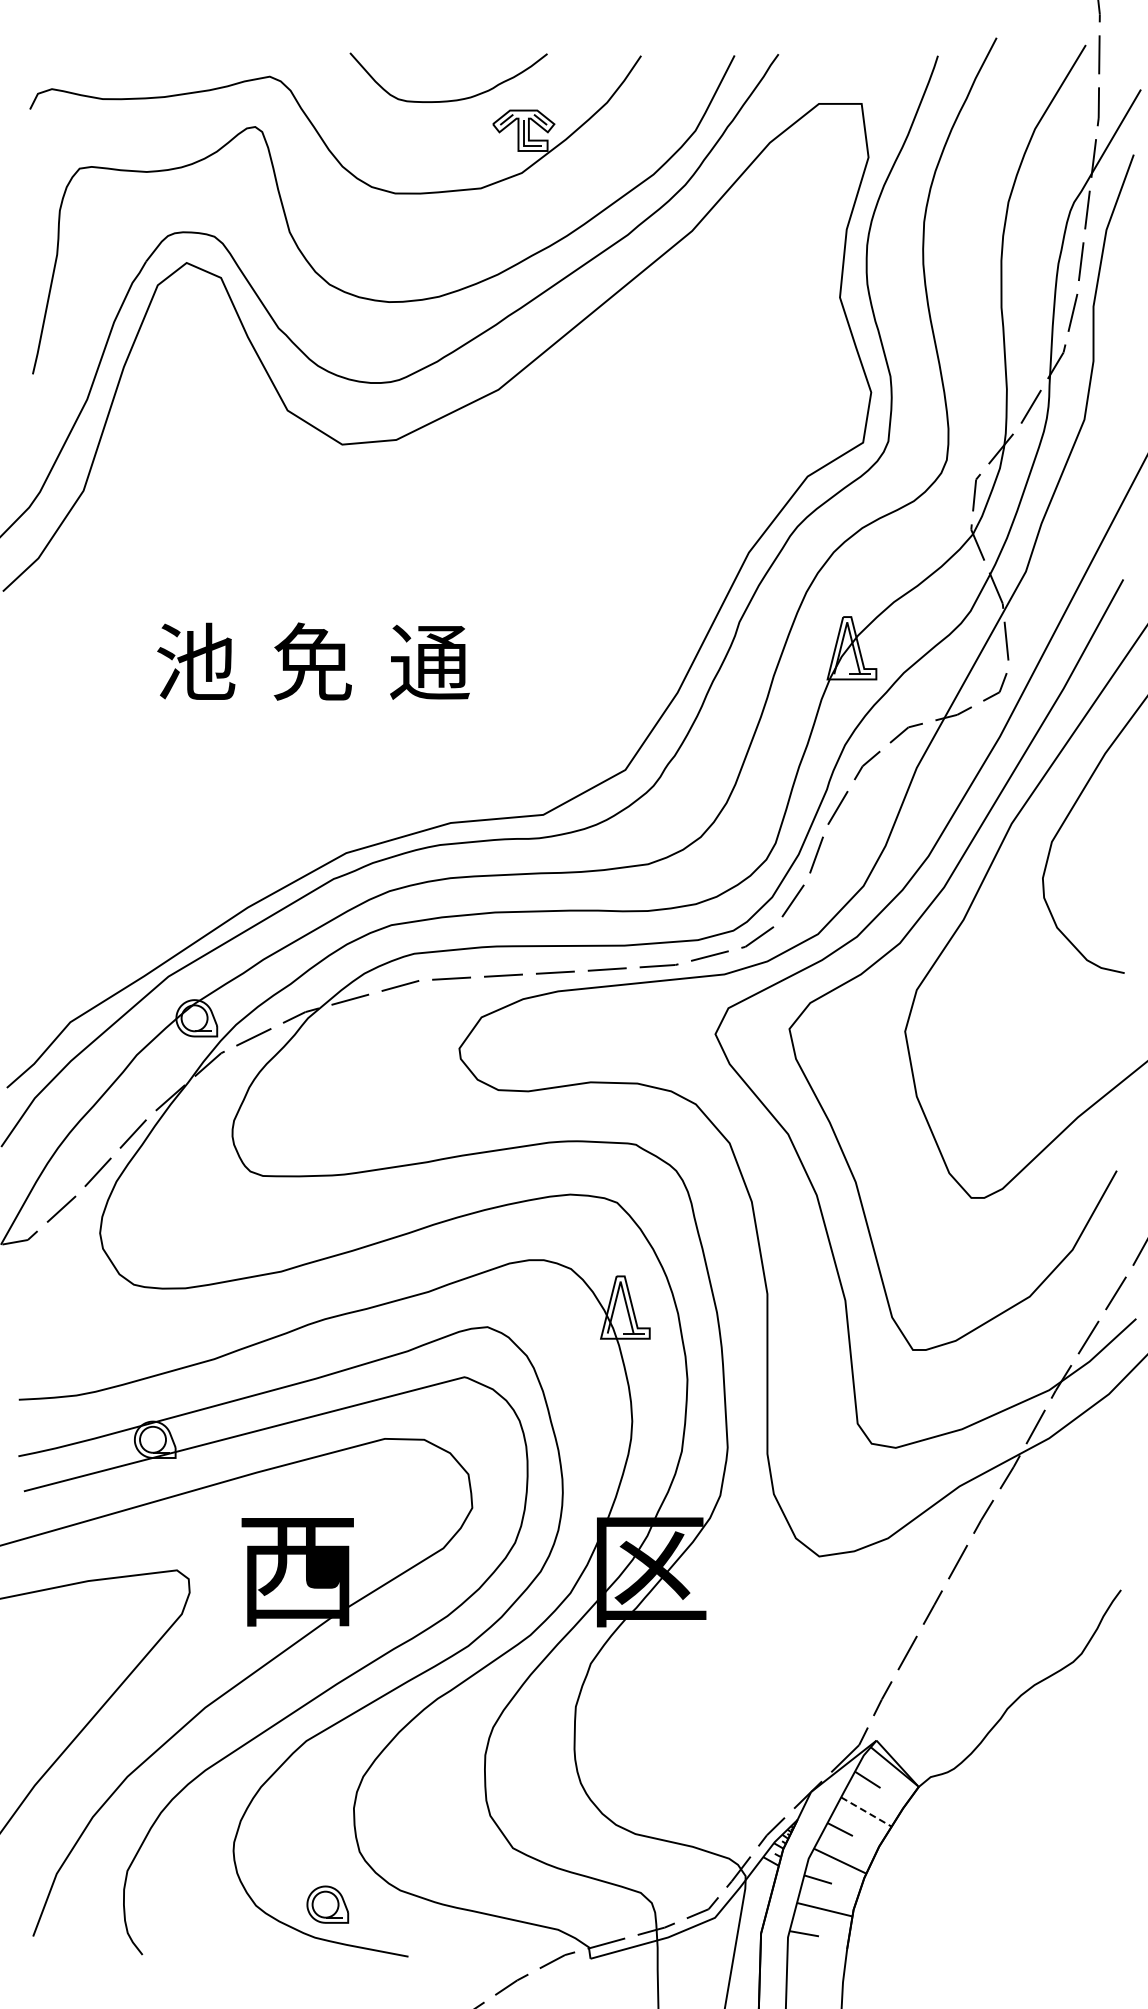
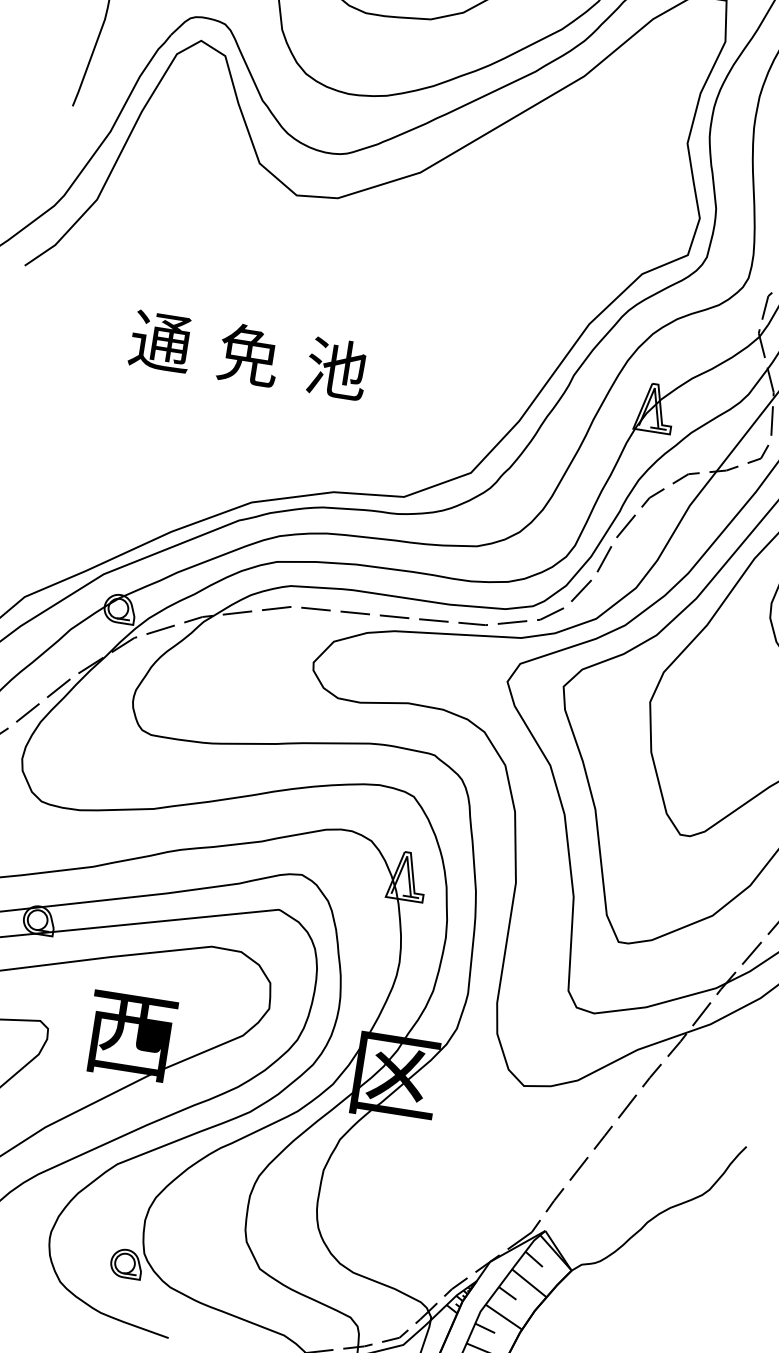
text: (195, 660) -> (161, 340), 池 -> 通
text: (429, 660) -> (336, 367), 通 -> 池
line: (866, 1812) -> (529, 1283), dashed -> solid
part: (327, 1904) -> (126, 1263), moved

